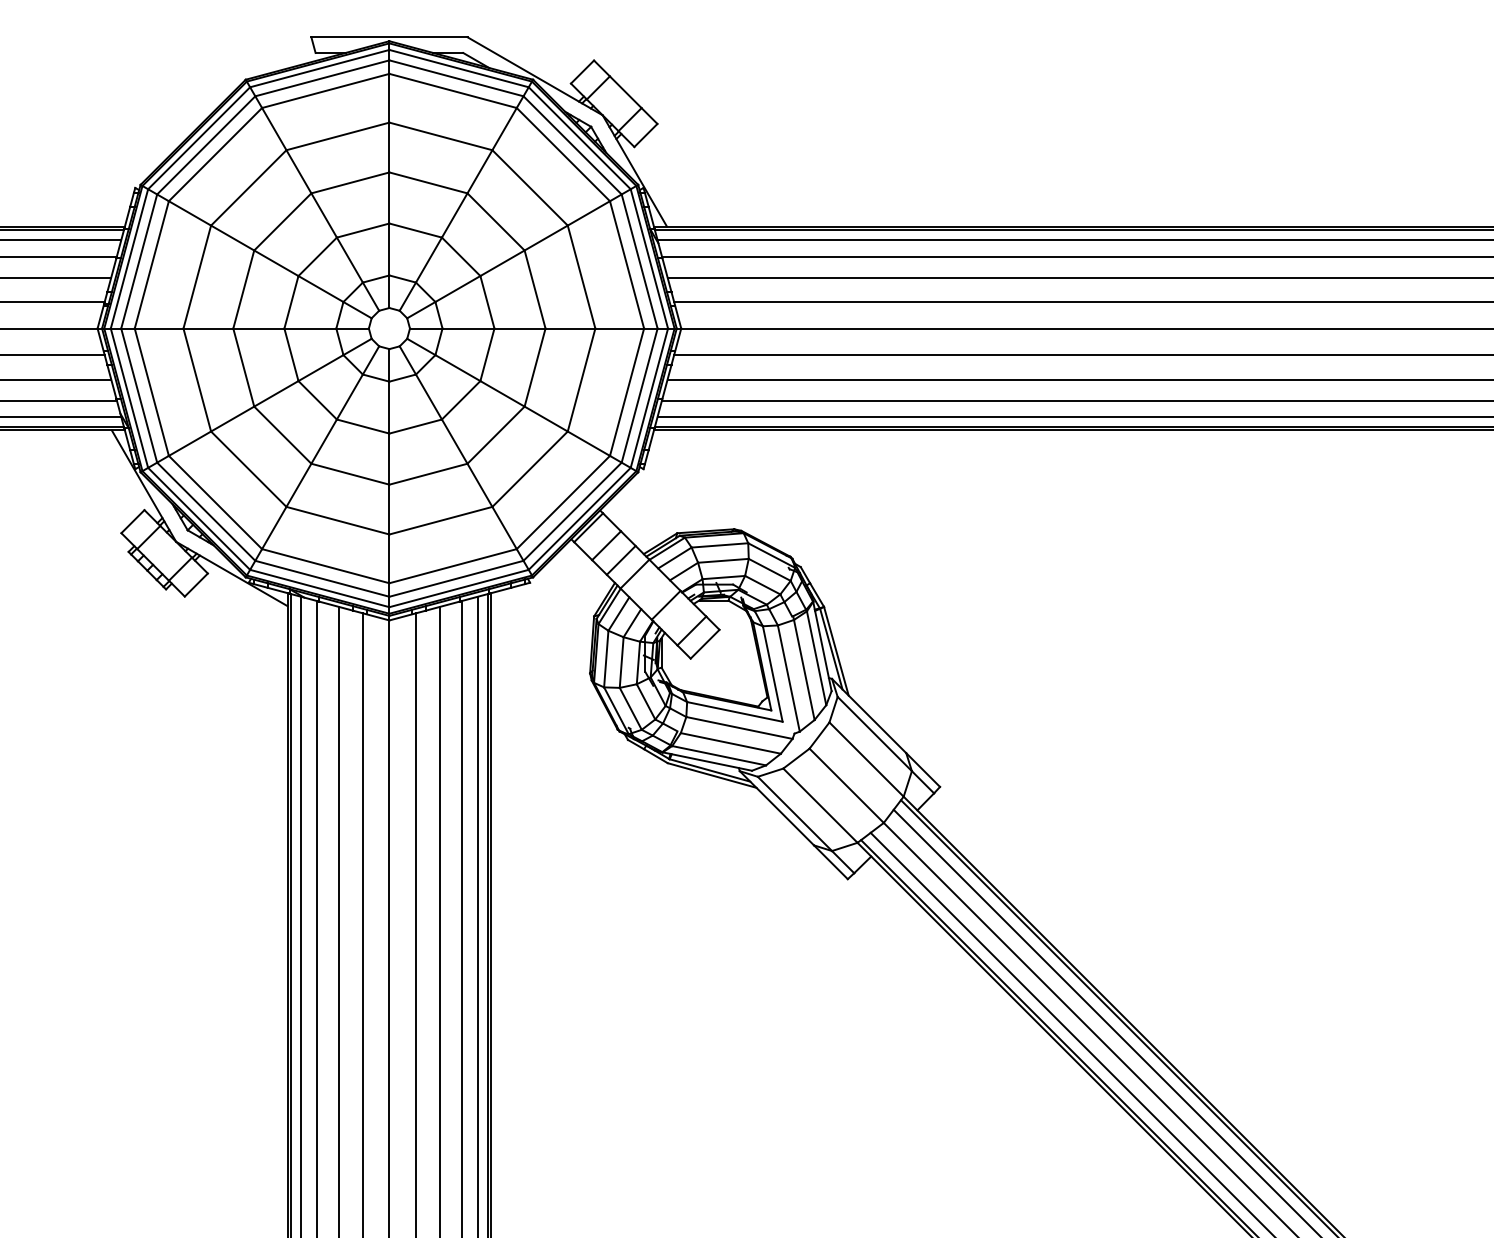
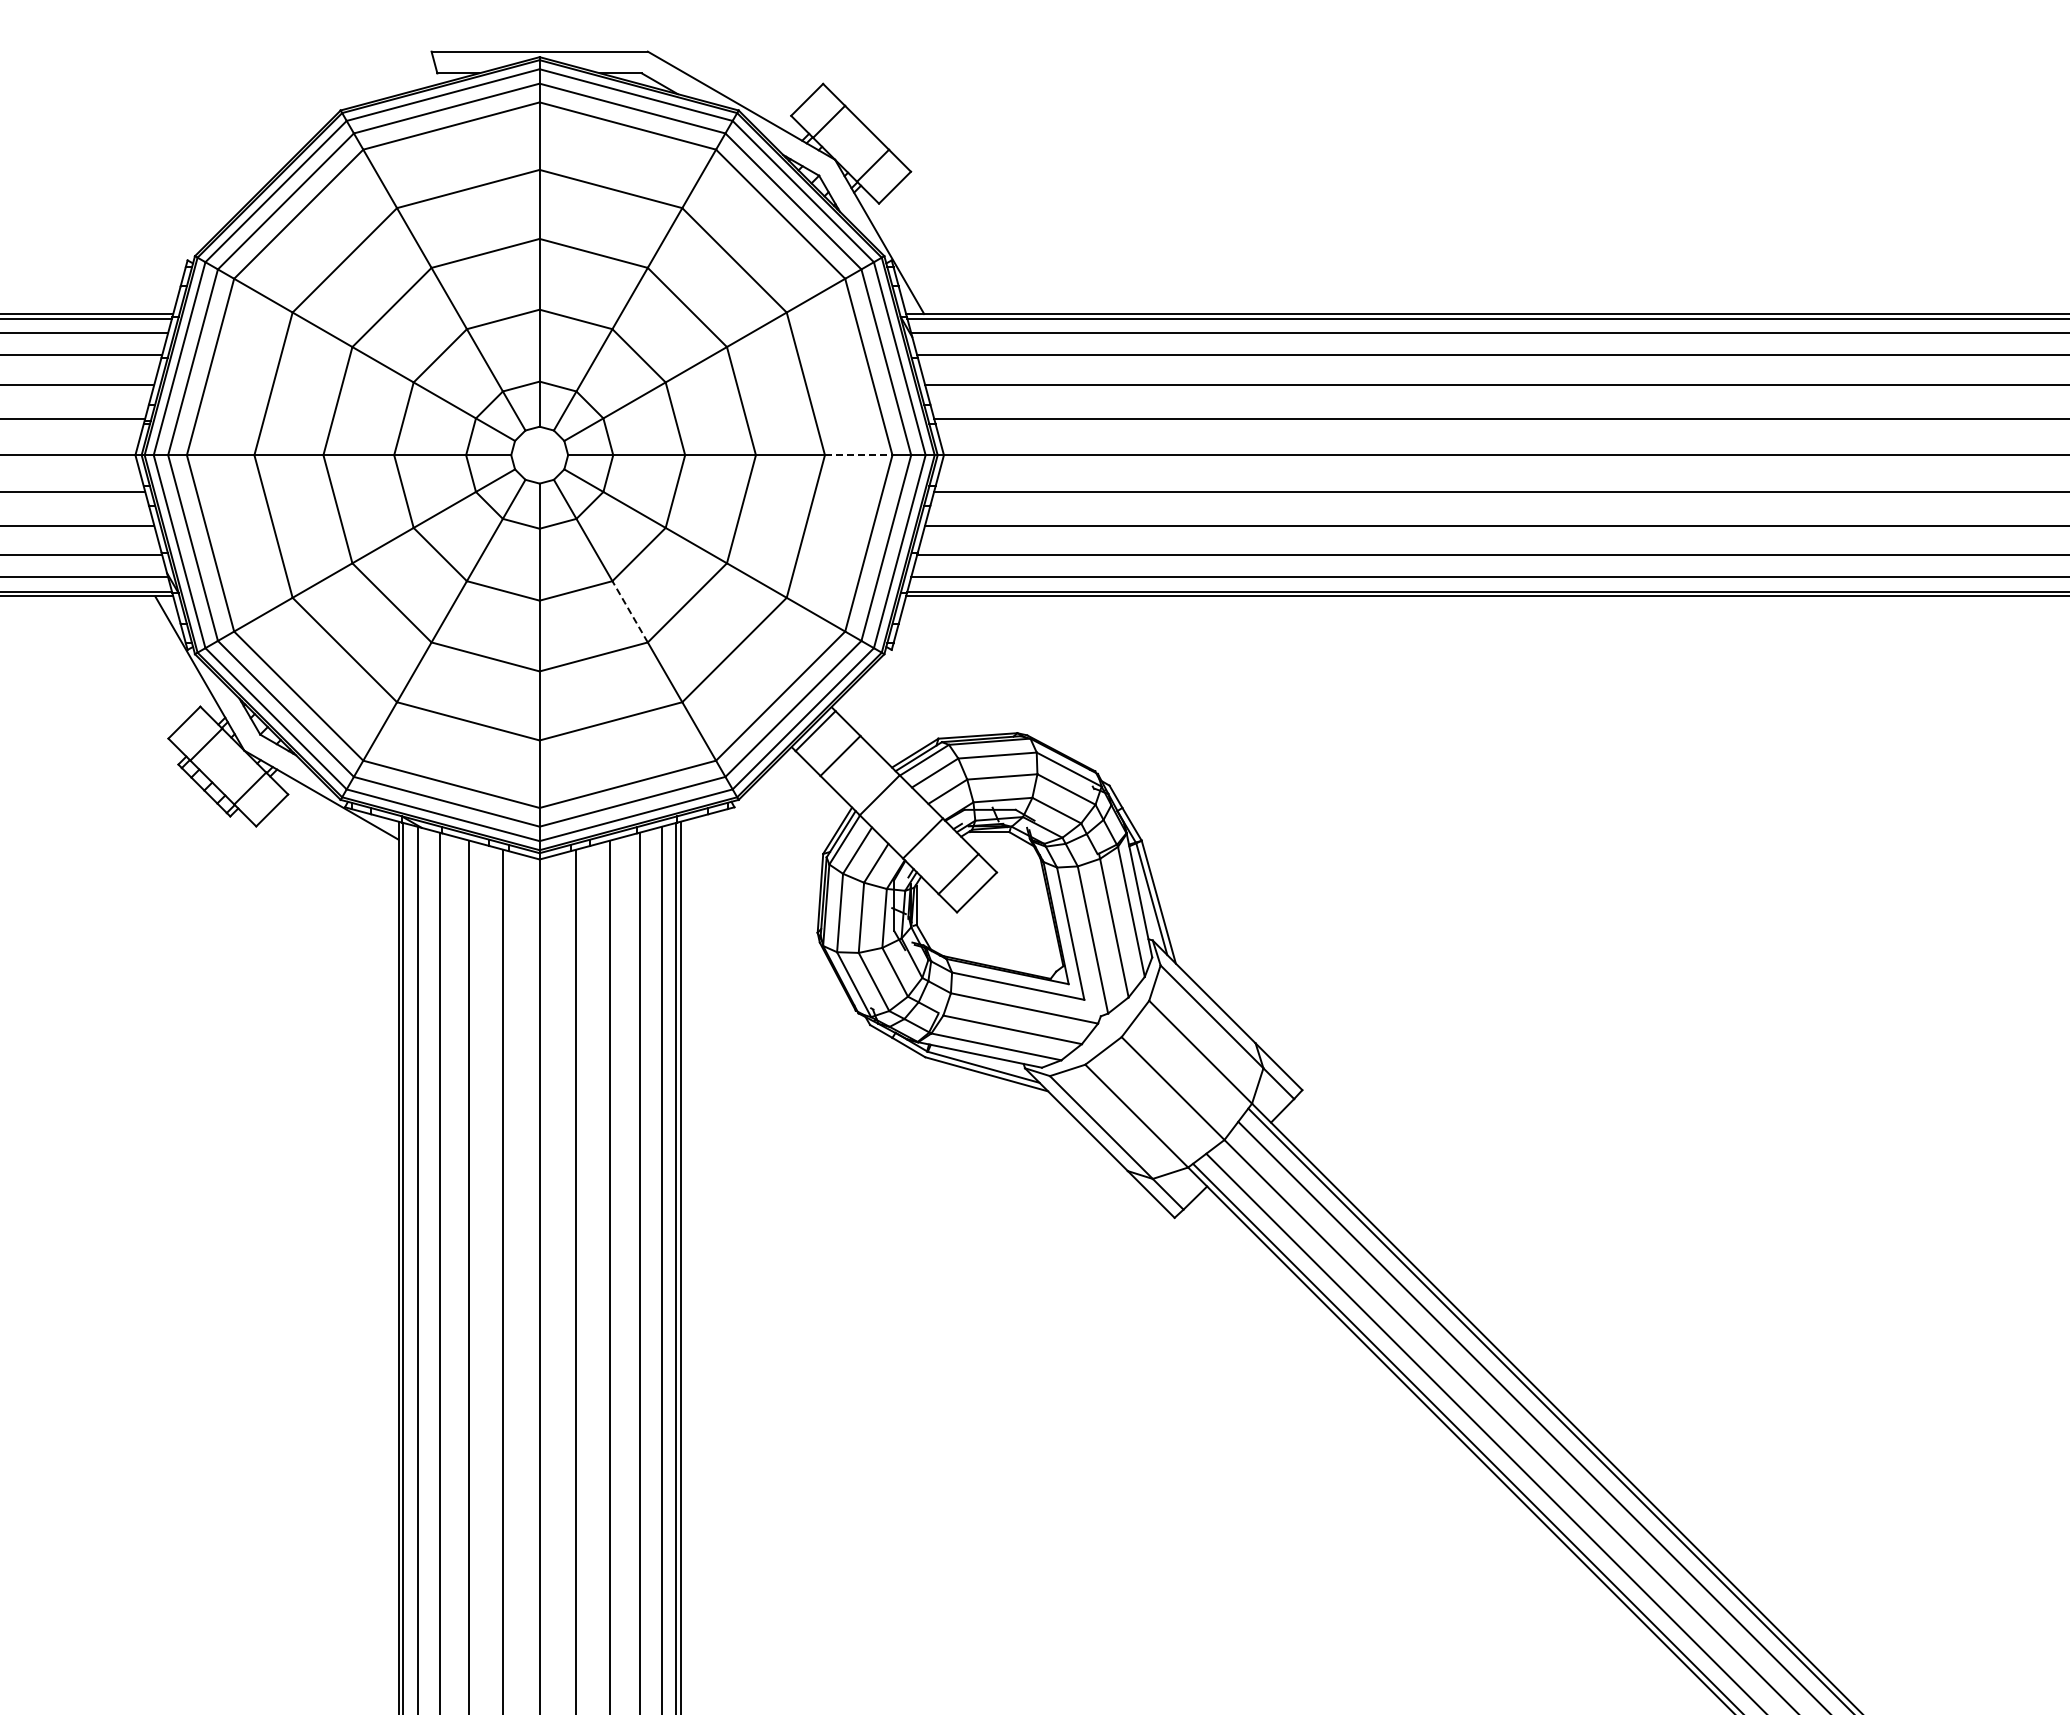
line: (619, 328) -> (858, 455), solid -> dashed
line: (454, 441) -> (629, 611), solid -> dashed
line: (621, 560) -> (860, 776), removed

